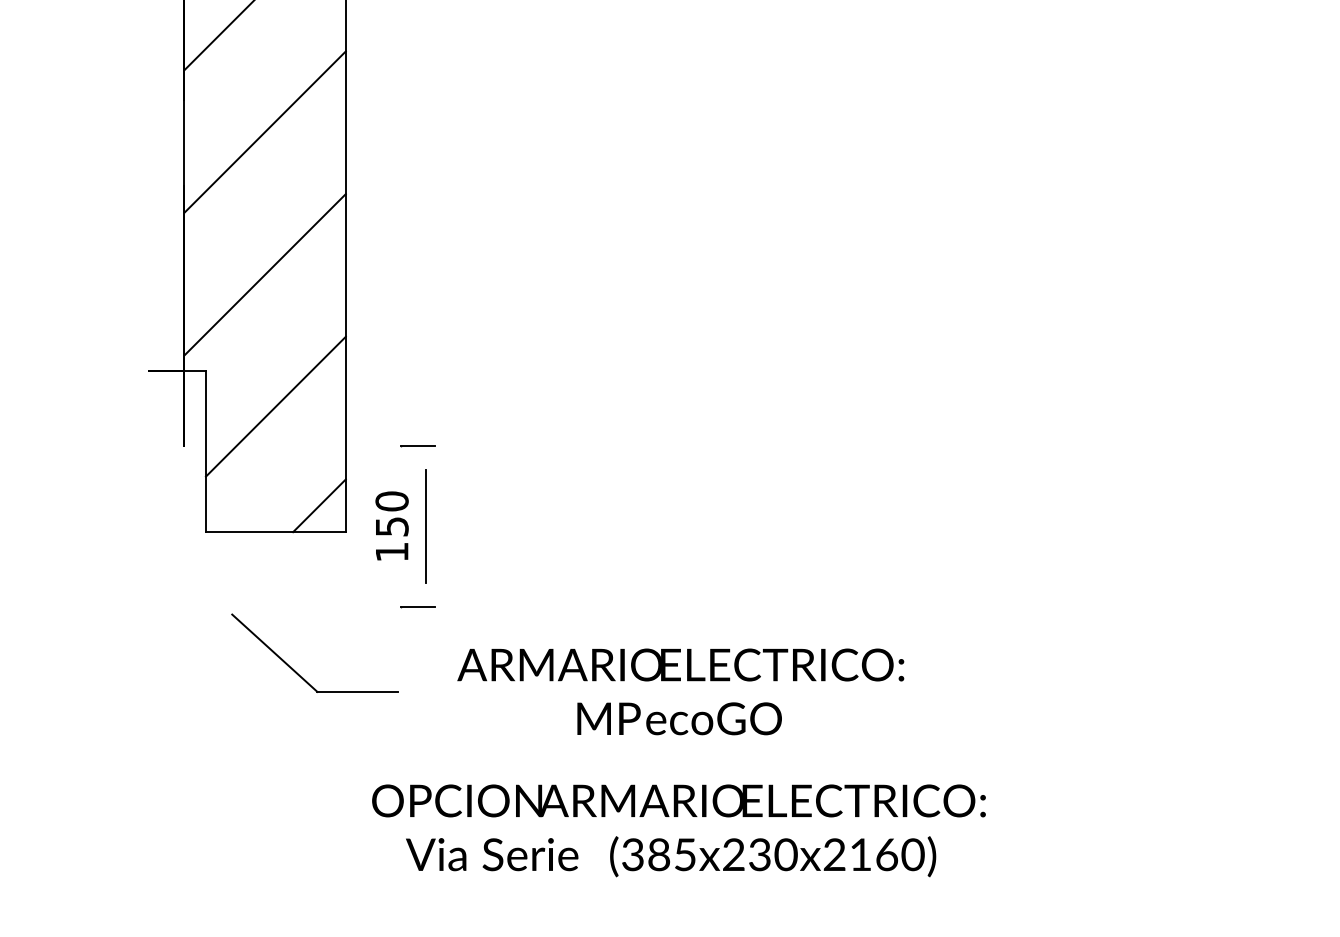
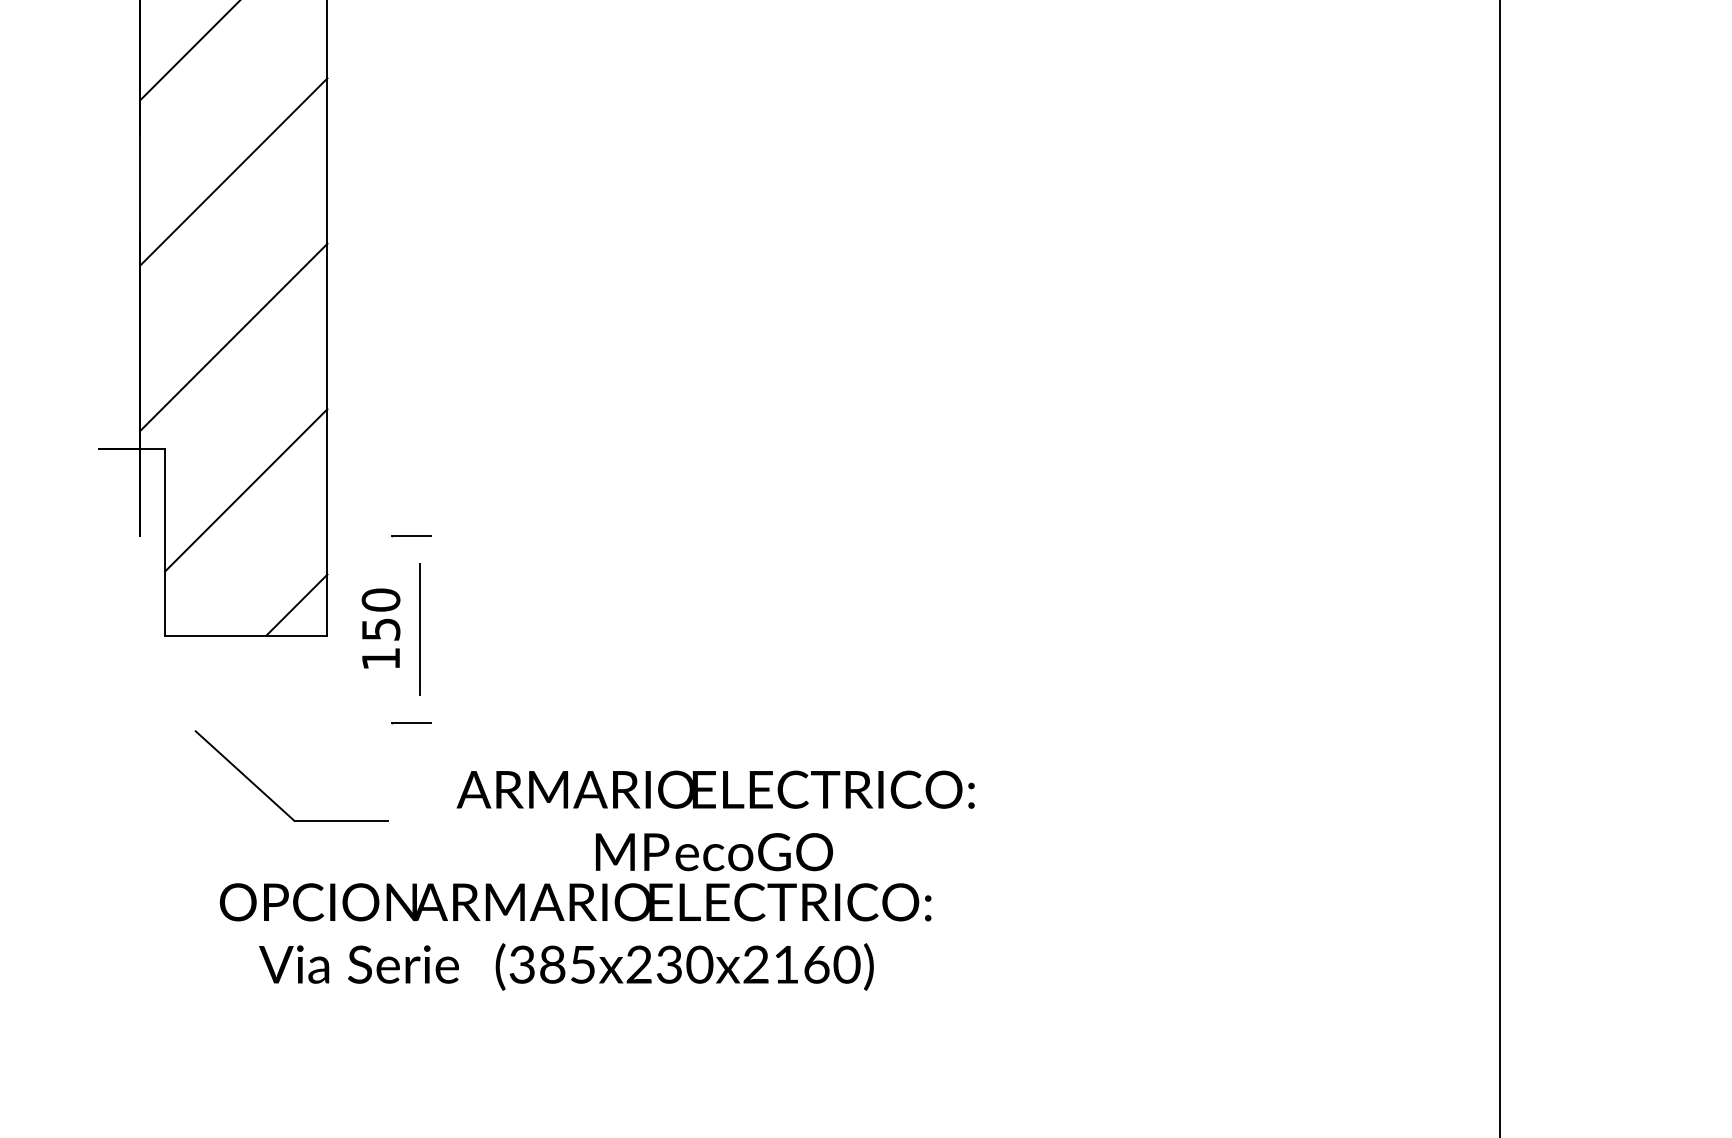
text: (678, 830) -> (575, 936), moved

